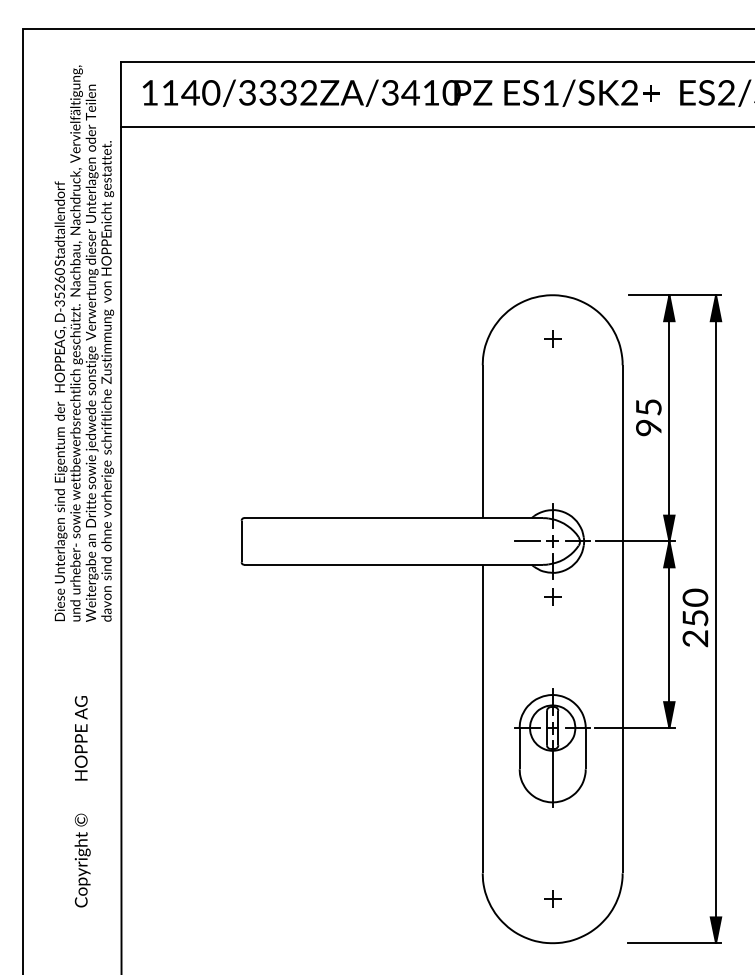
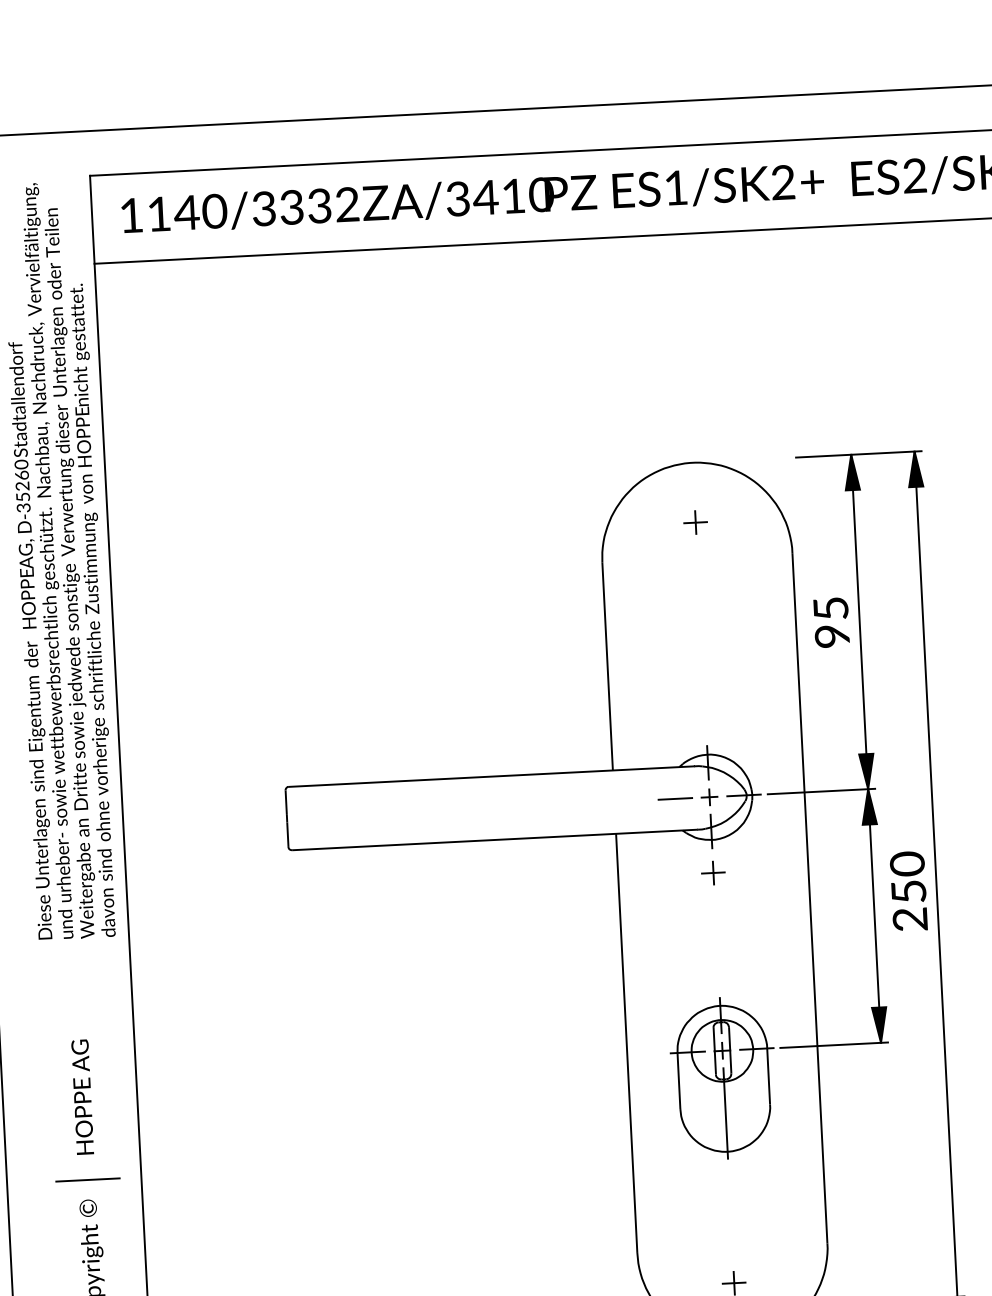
line: (81, 799) -> (87, 1180), added

